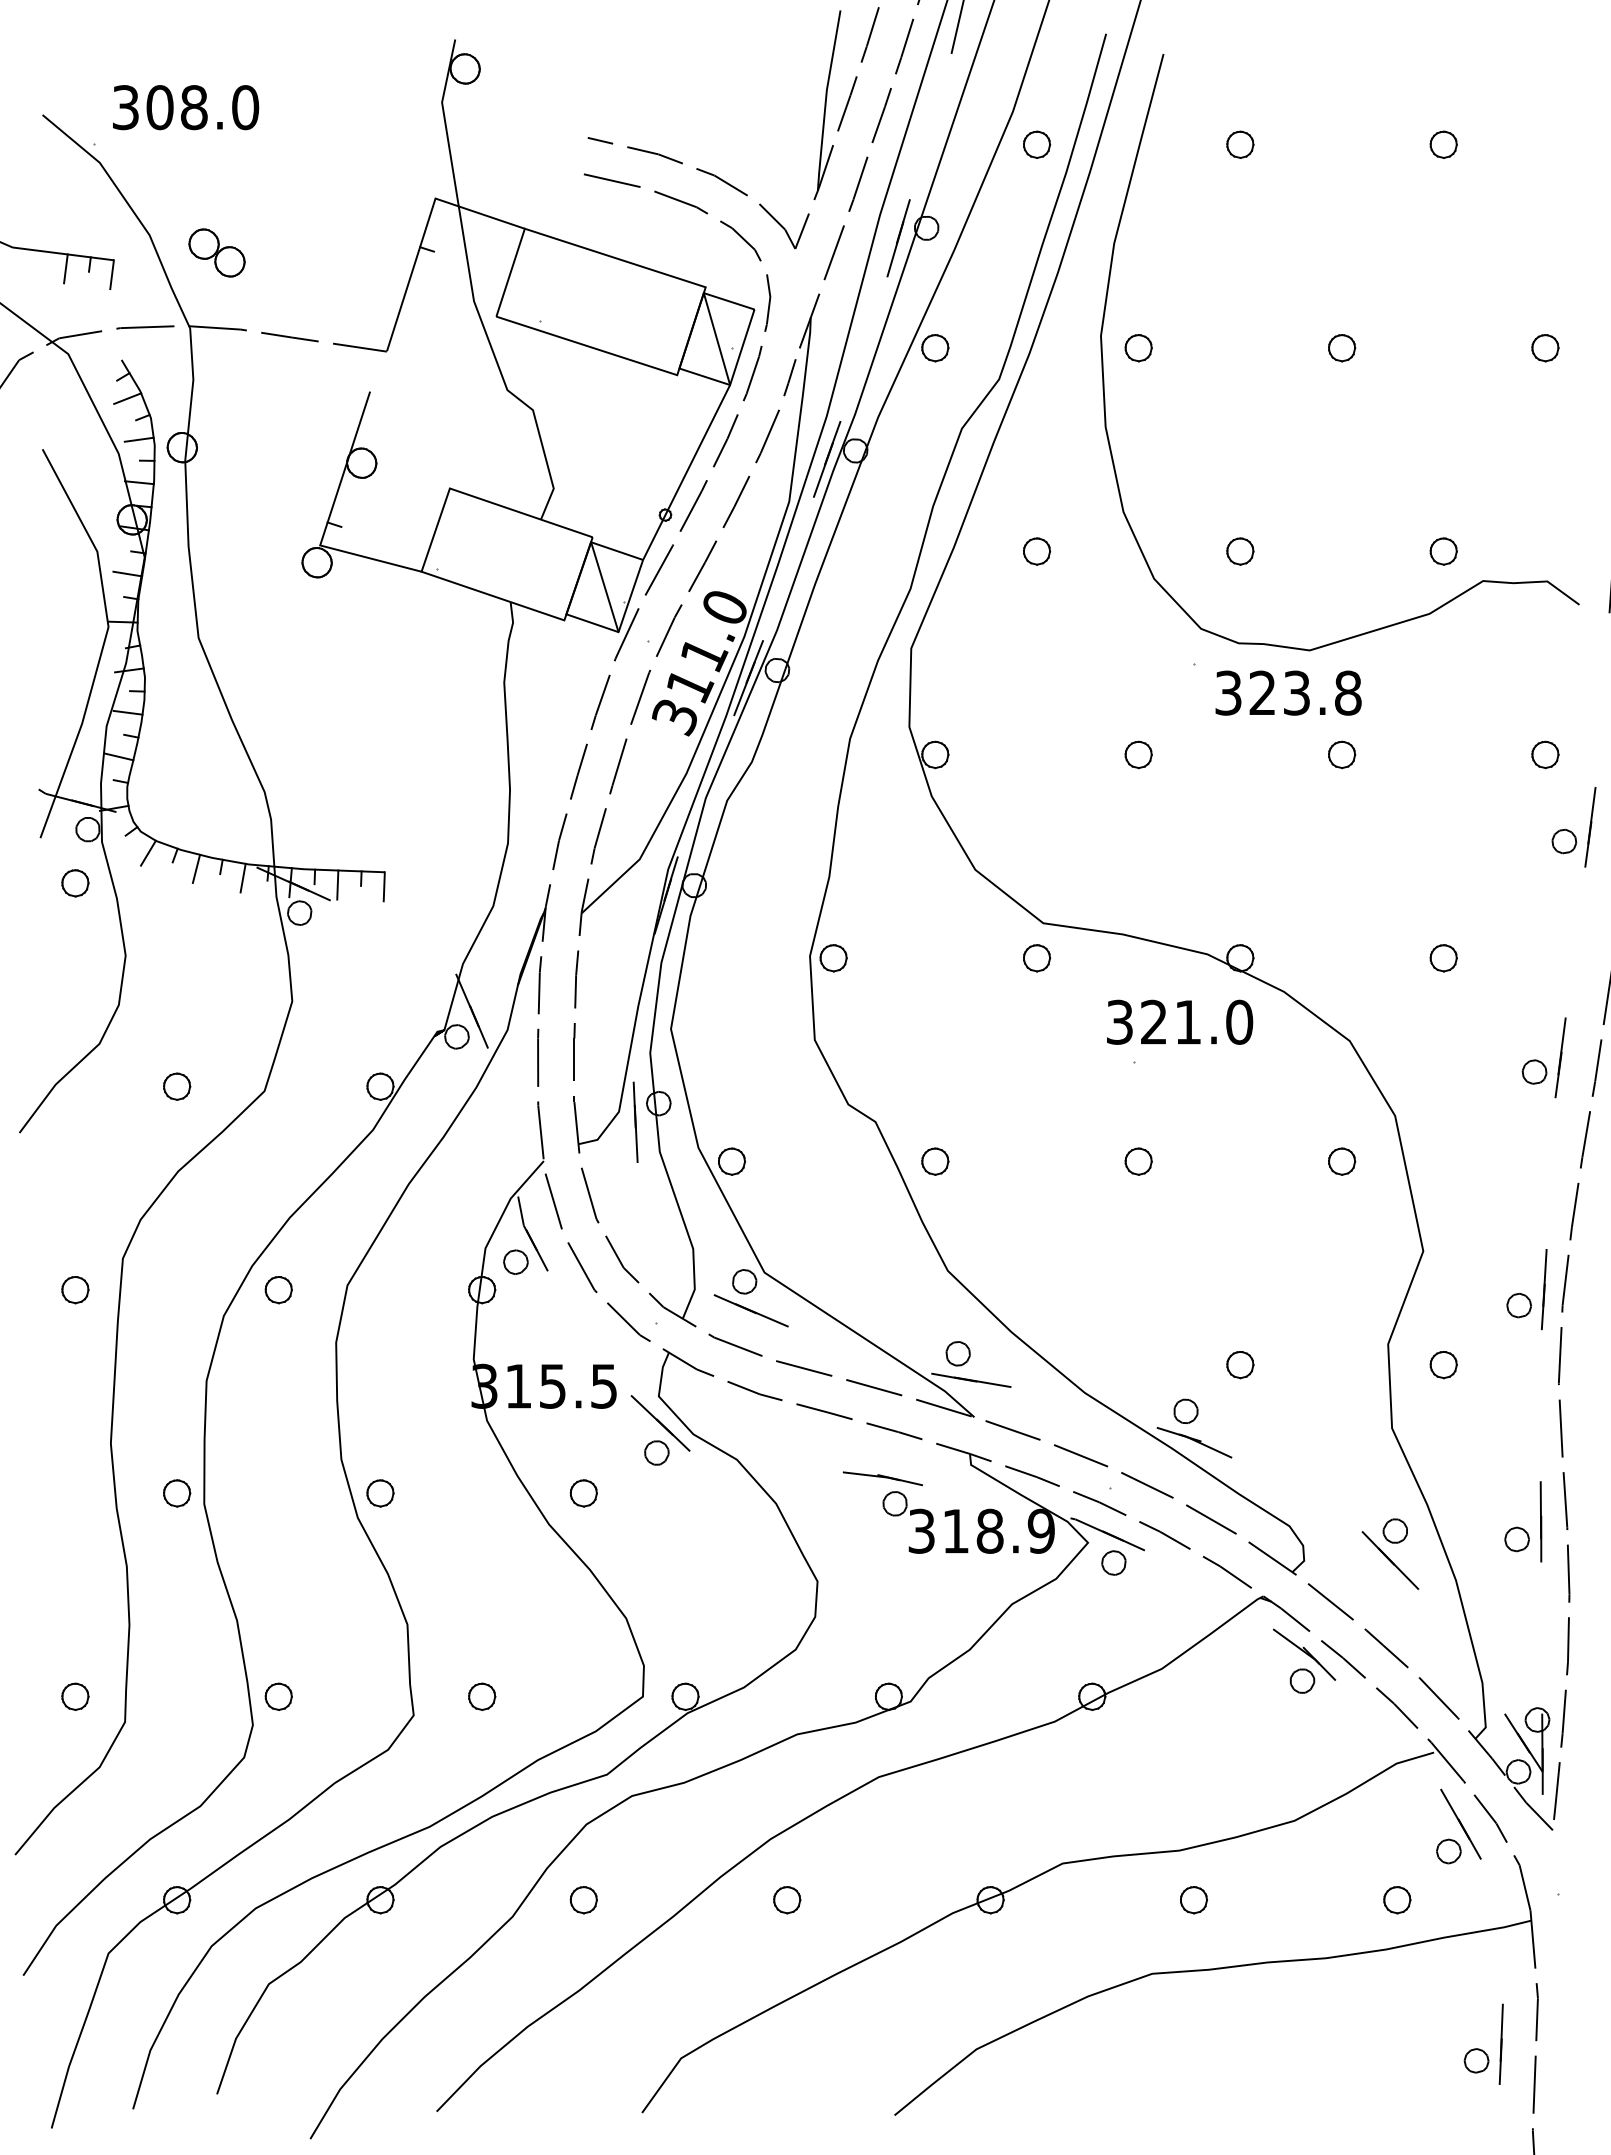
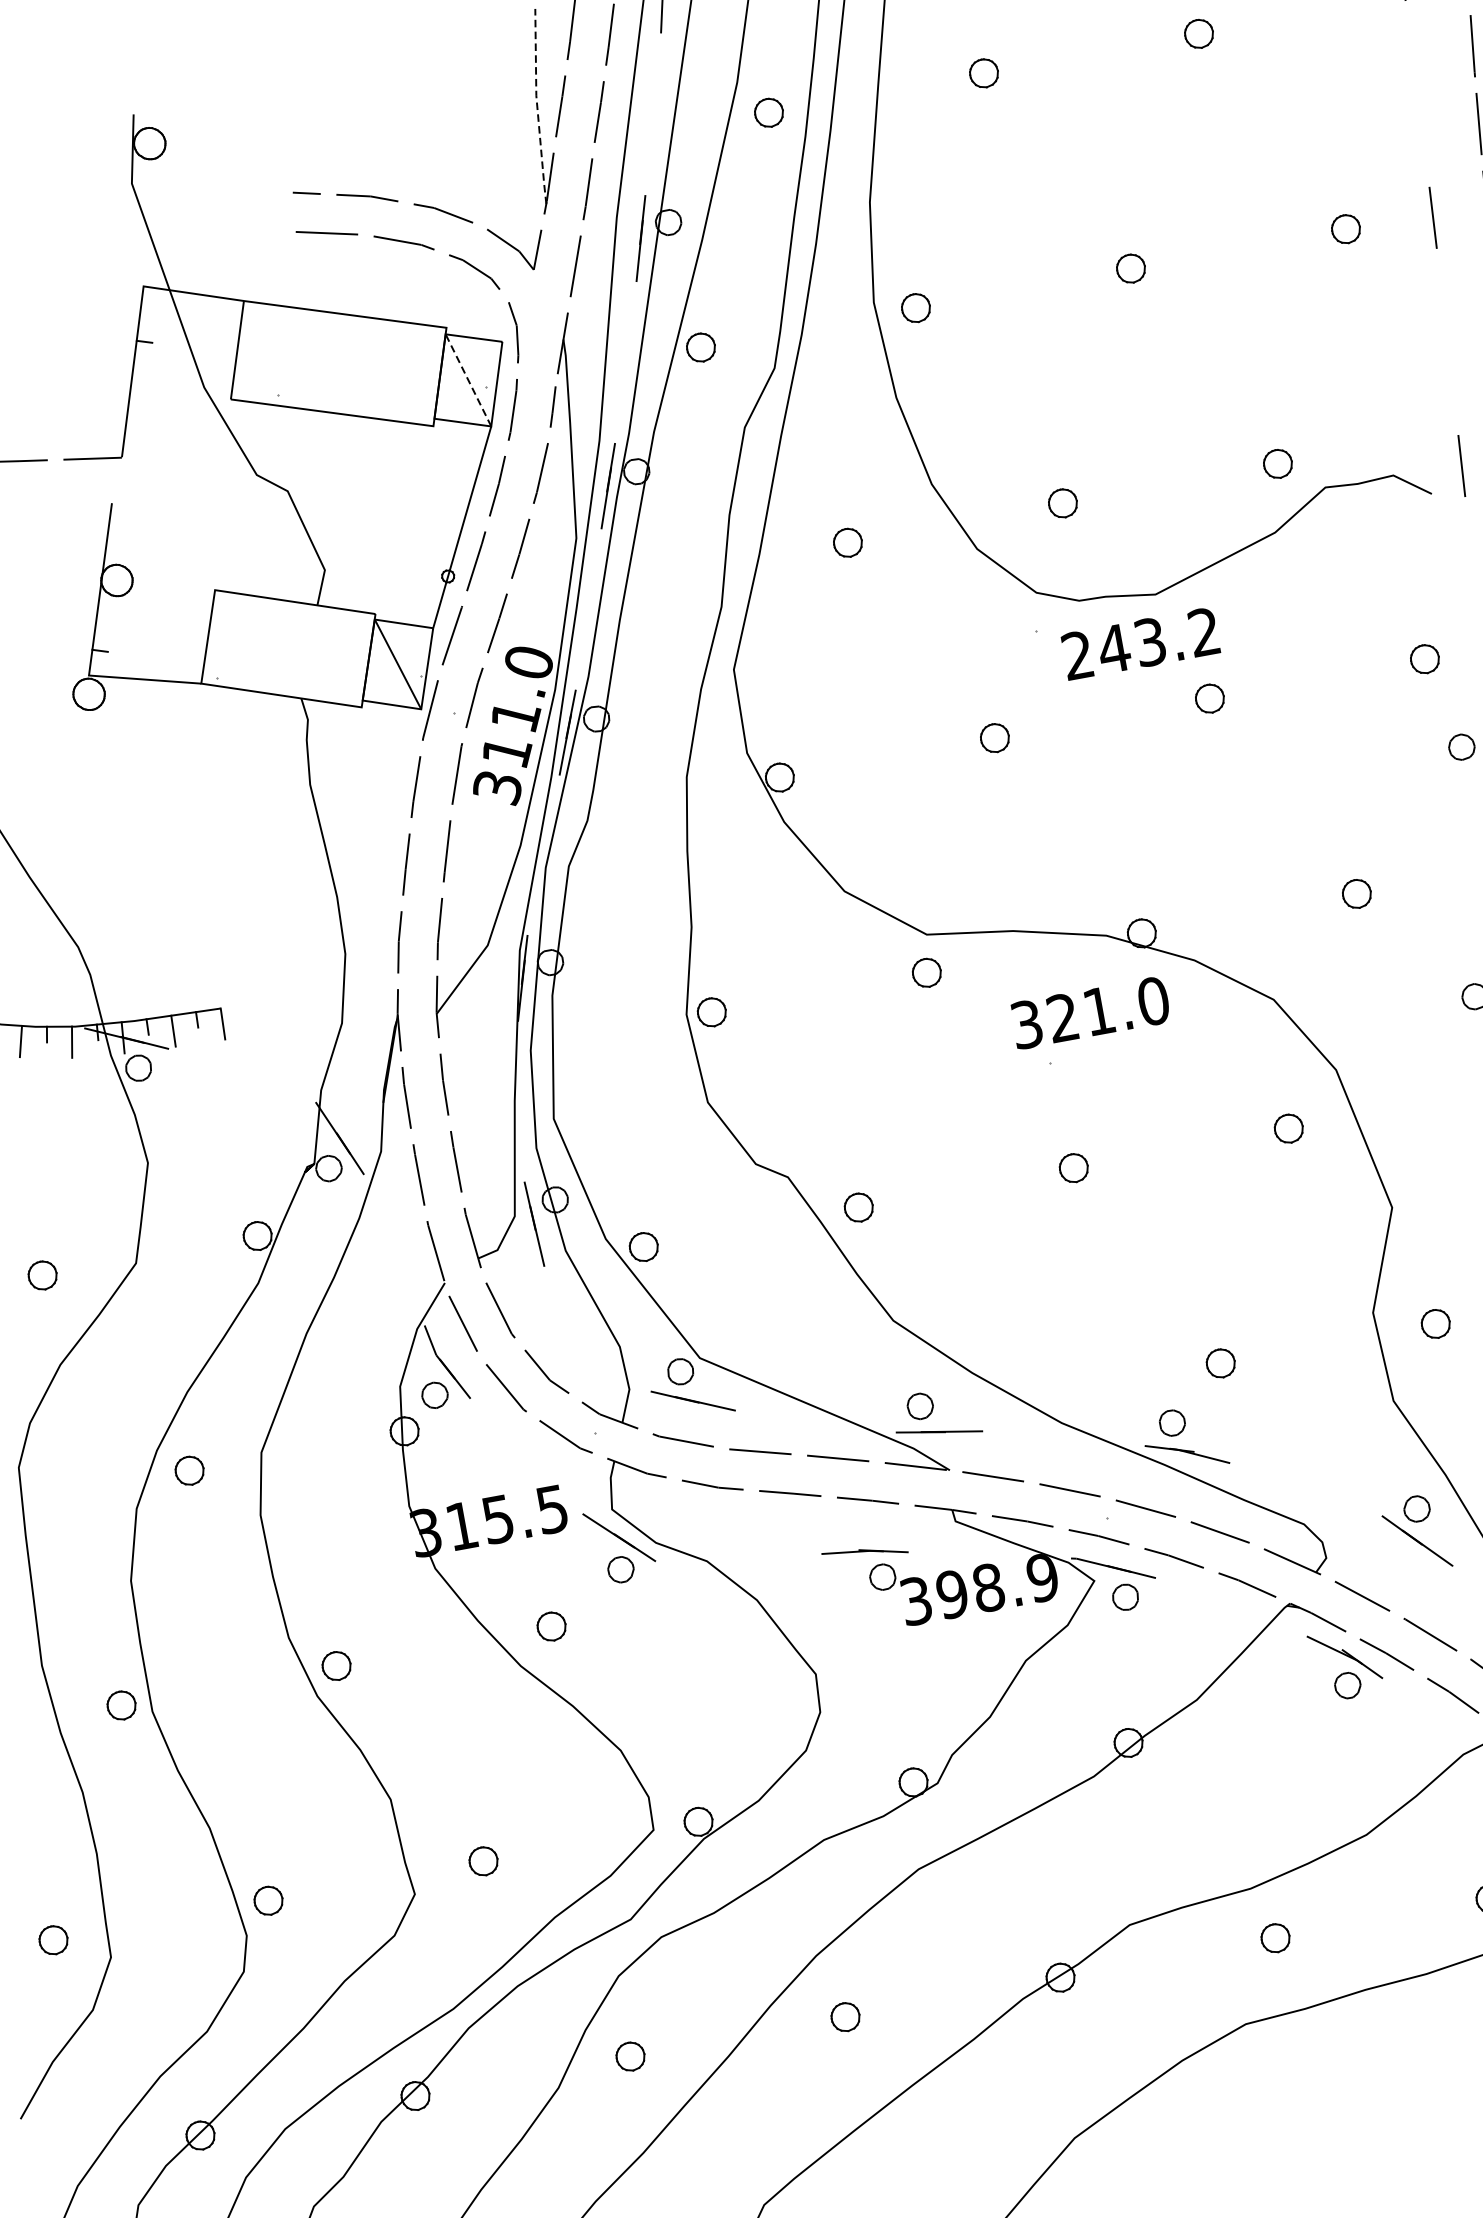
line: (825, 101) -> (537, 108), solid -> dashed
line: (716, 339) -> (468, 380), solid -> dashed
text: (1288, 692) -> (1141, 643), 323.8 -> 243.2
text: (955, 1530) -> (951, 1593), 318.9 -> 398.9

